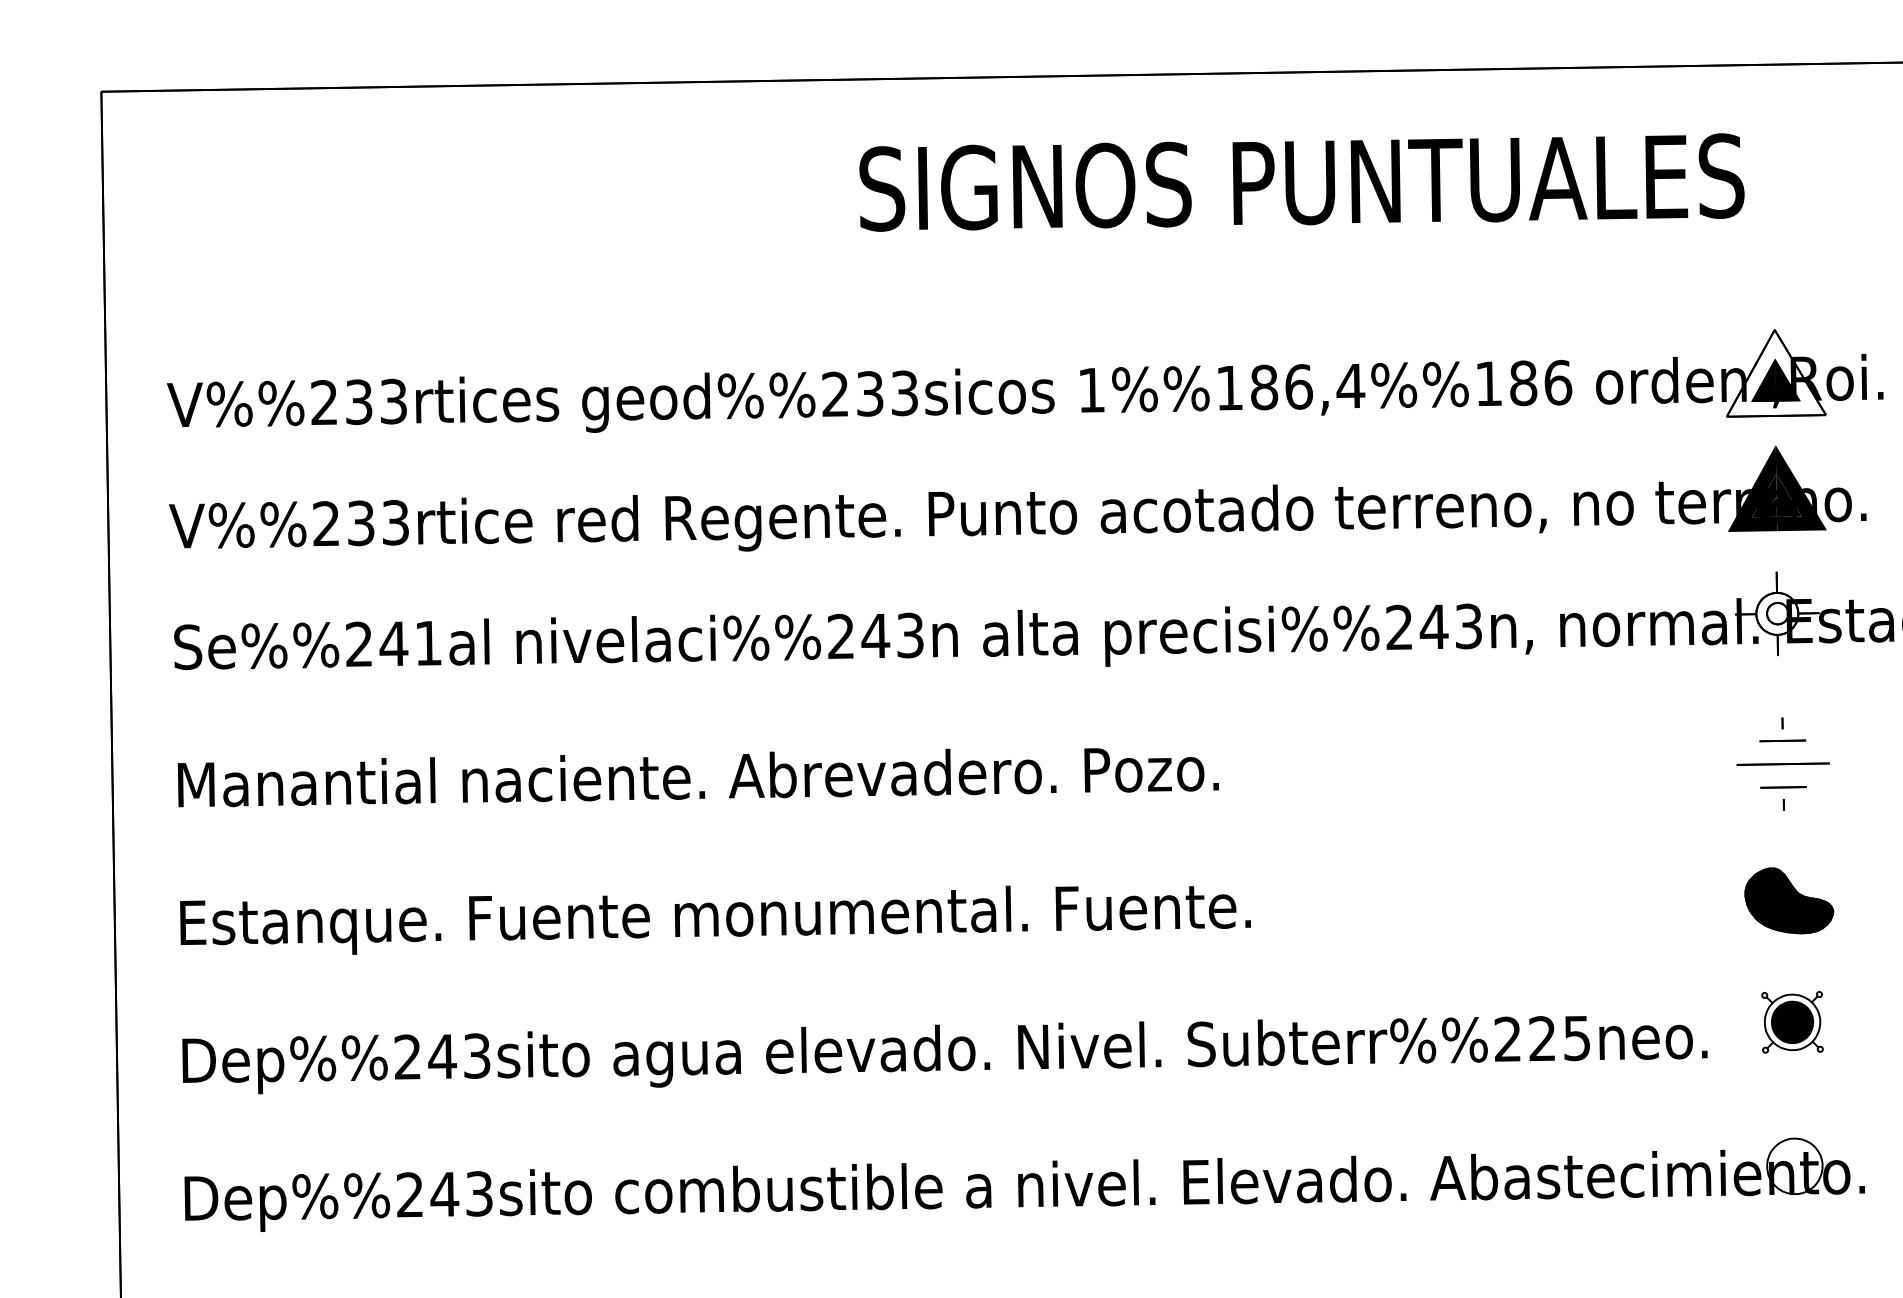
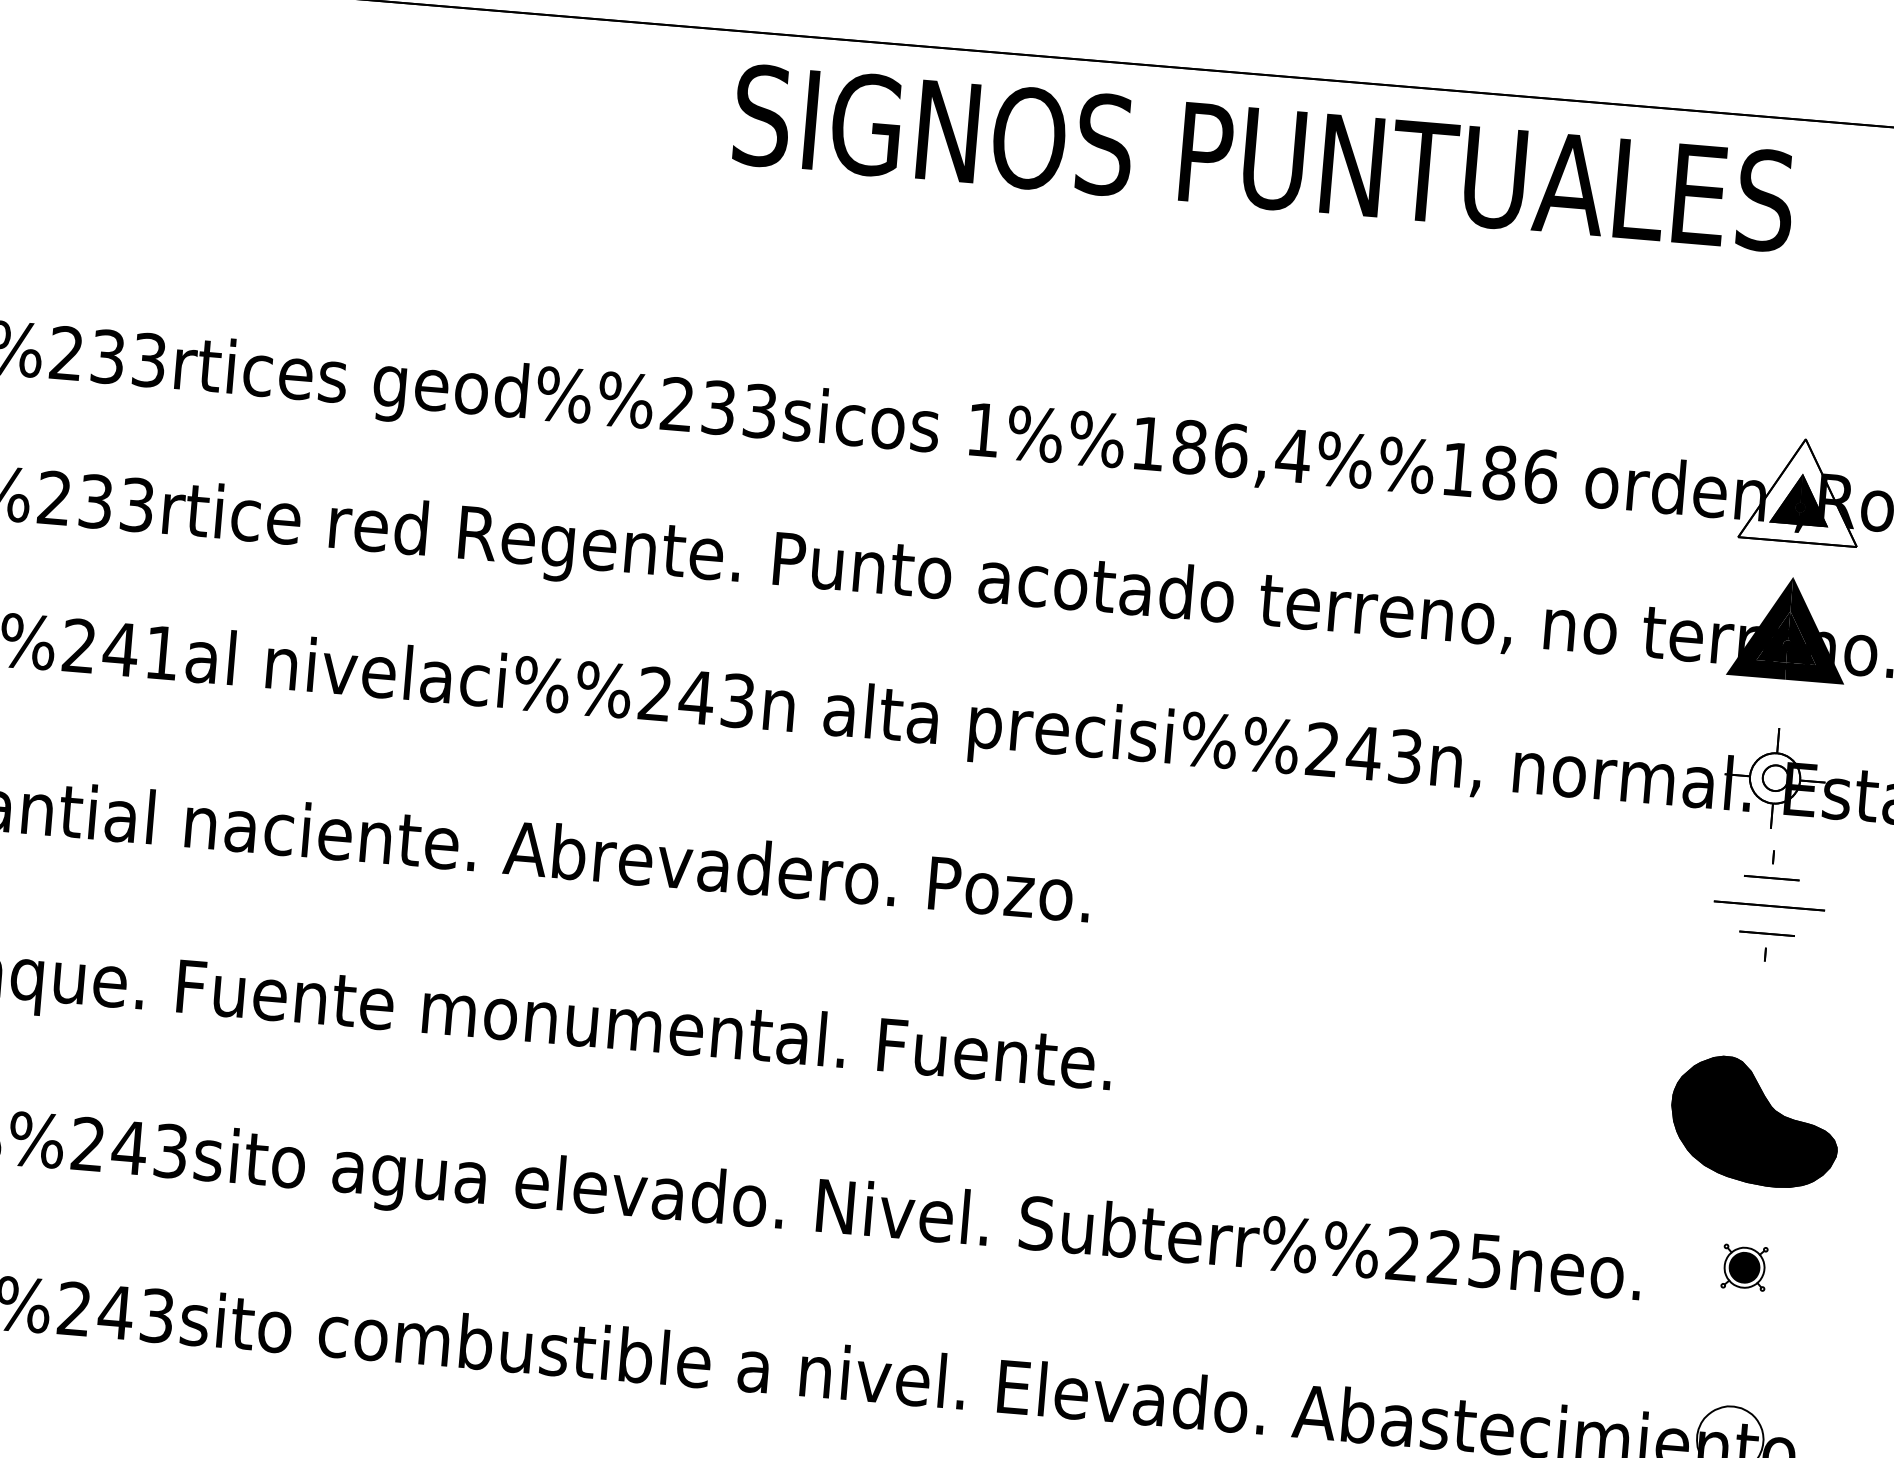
text: (1301, 182) -> (1263, 158), moved
part: (1782, 763) -> (1768, 905), moved
part: (1789, 900) -> (1755, 1121), size x1.6
part: (1792, 1022) -> (1744, 1267), size x0.6

